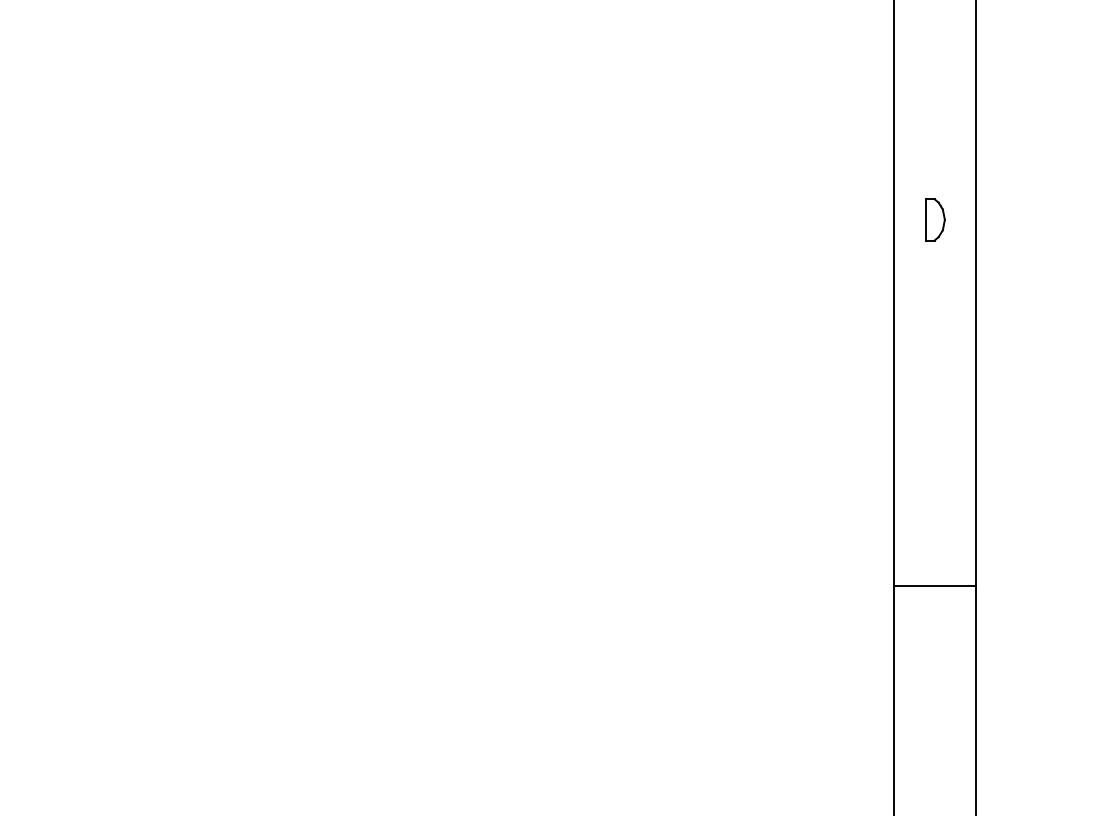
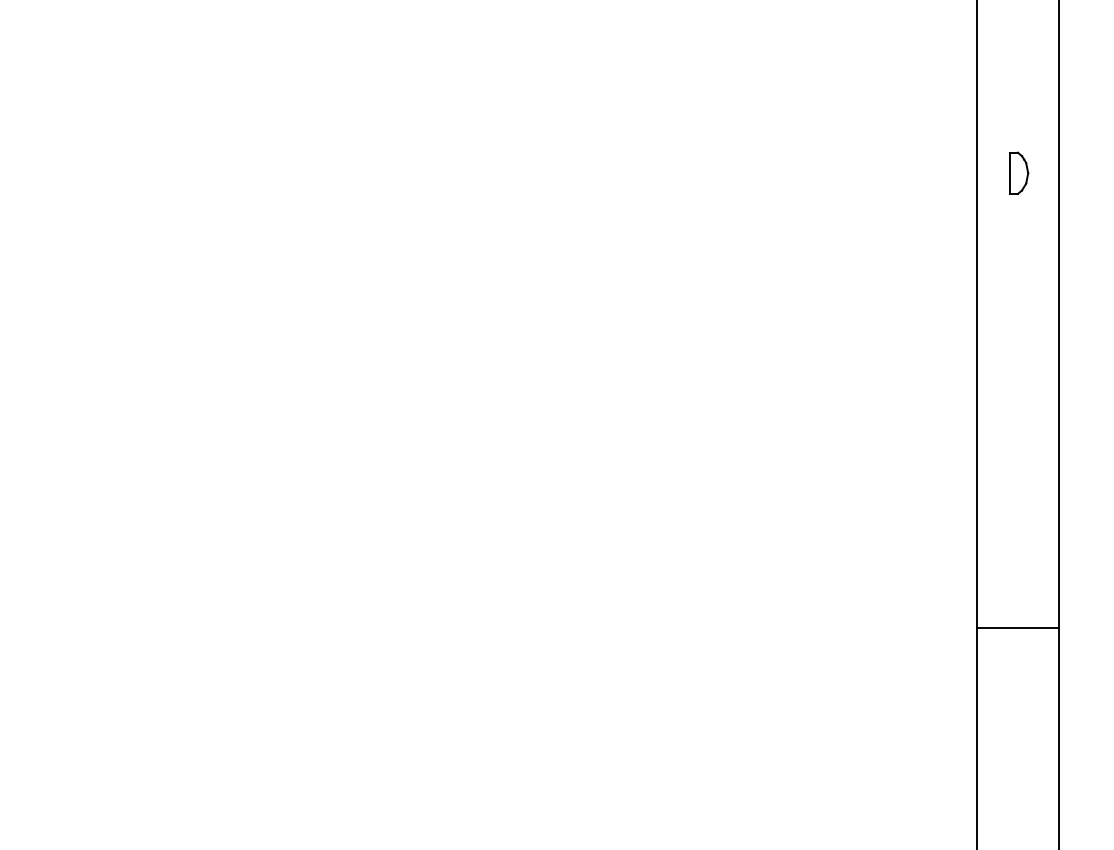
part: (936, 219) -> (1019, 172), moved
line: (934, 585) -> (1017, 627), moved

